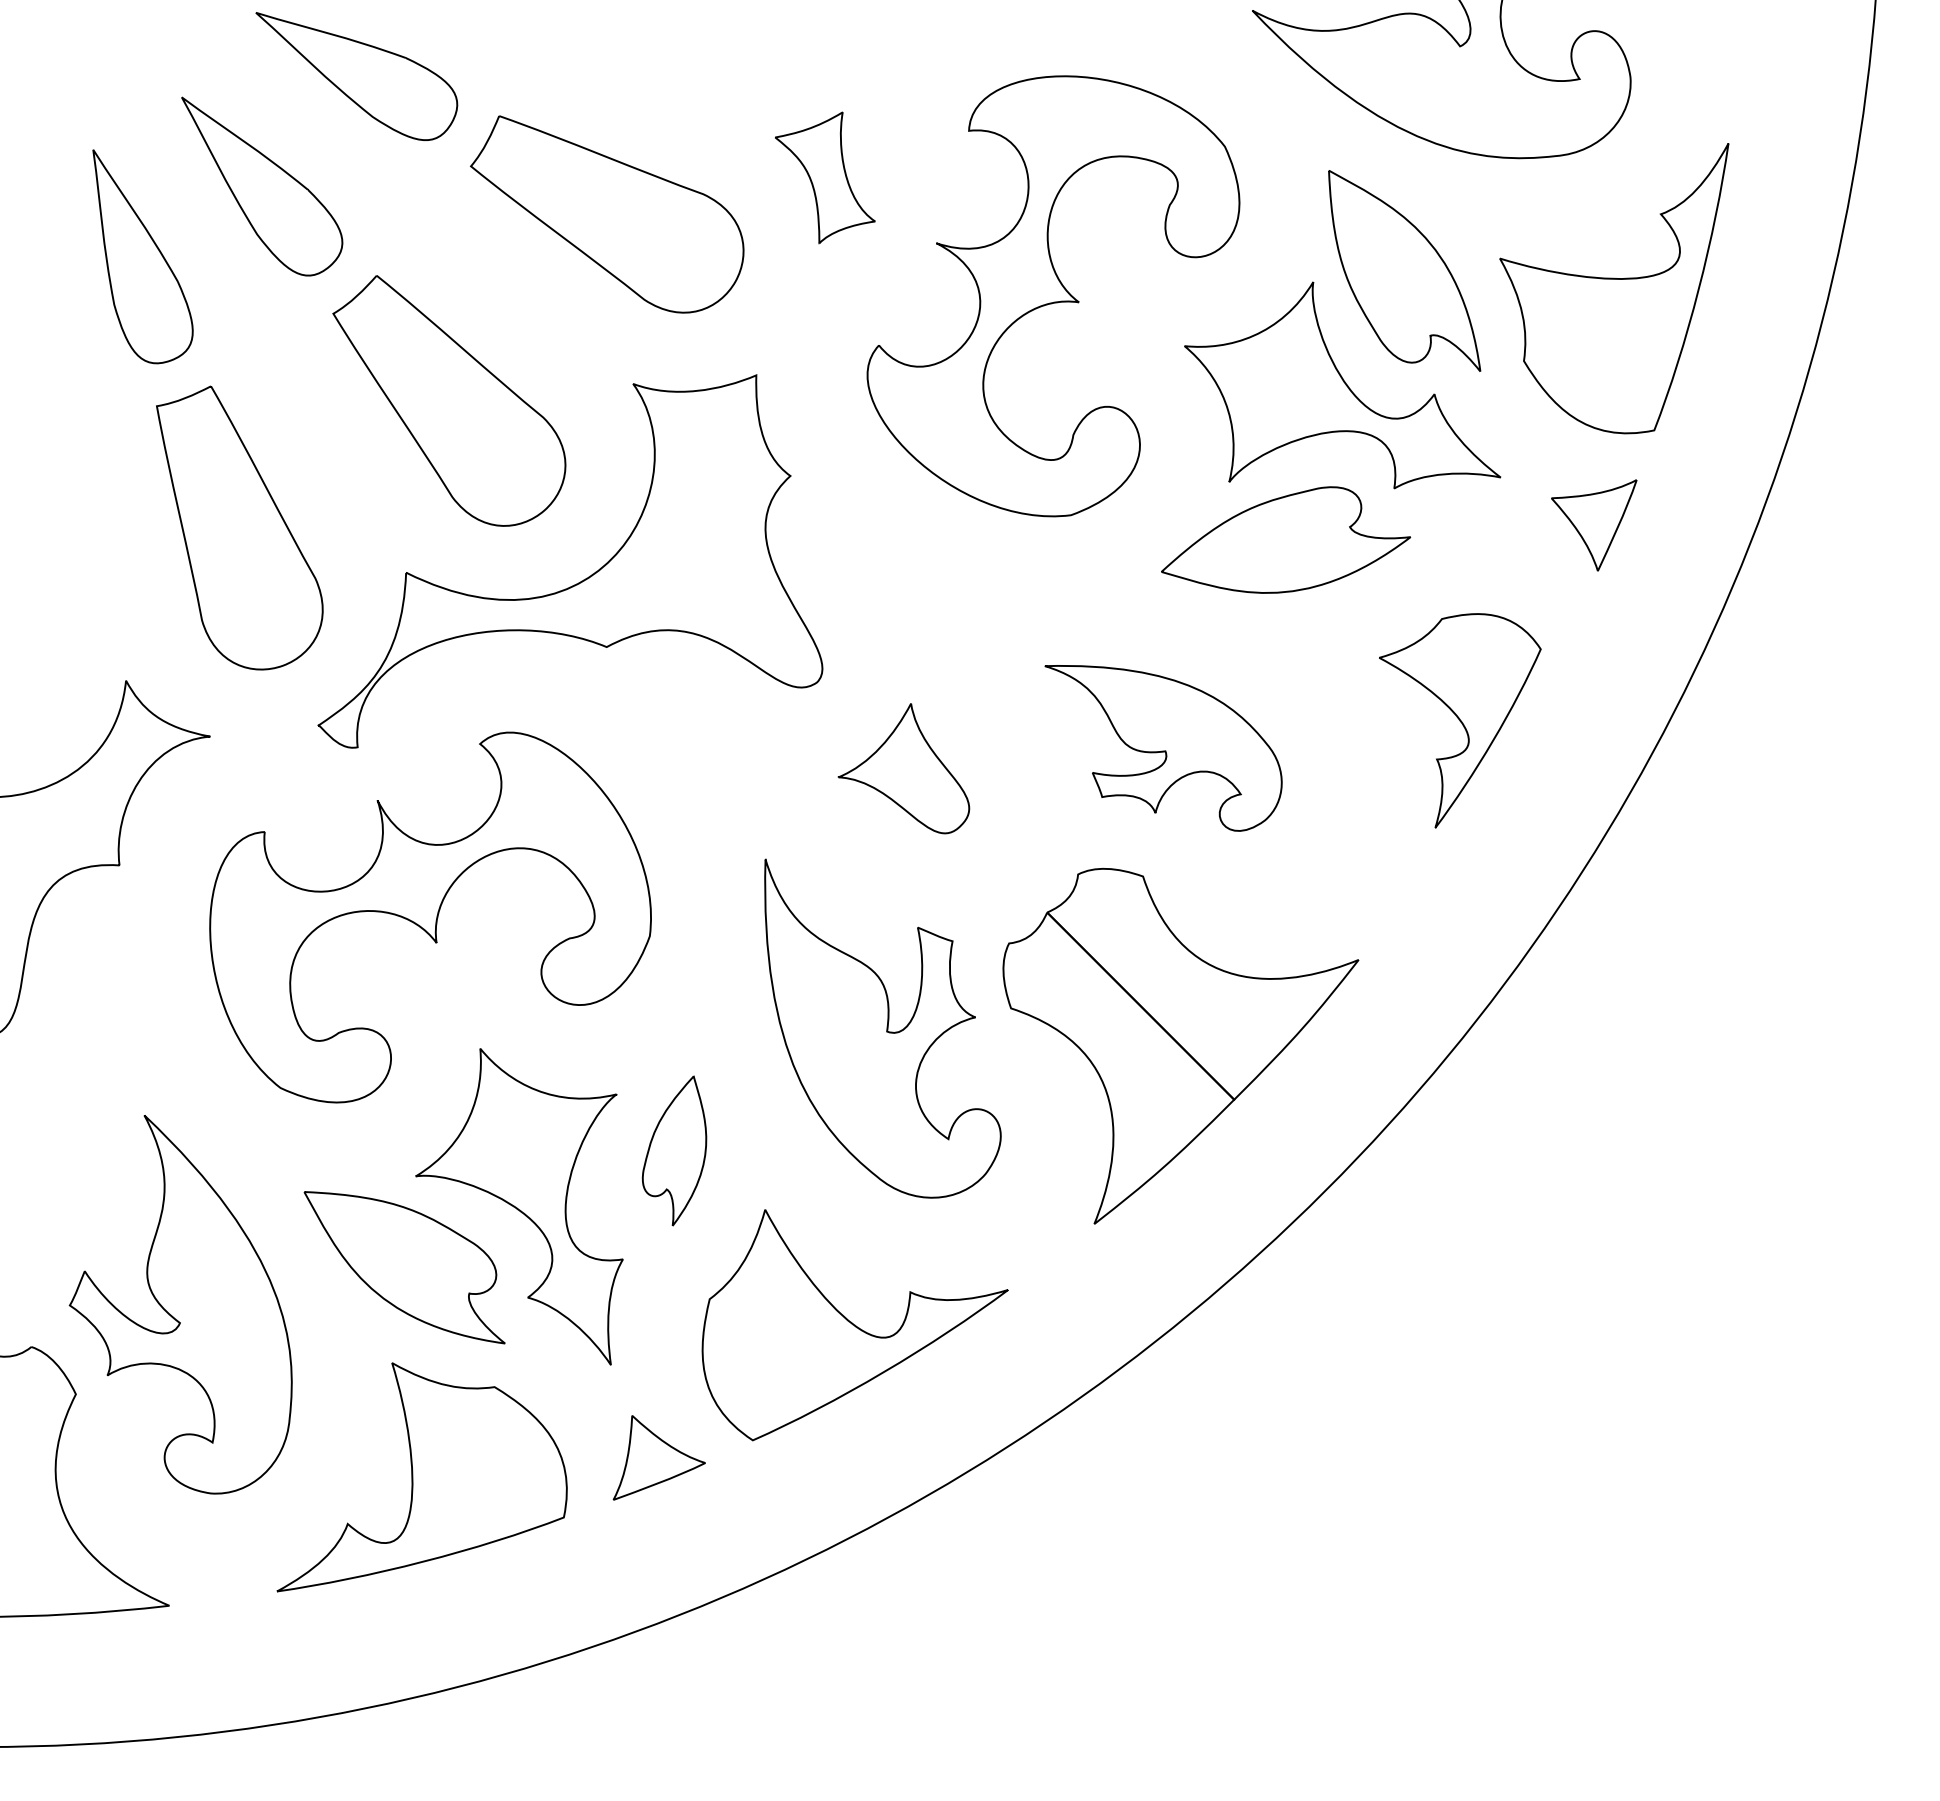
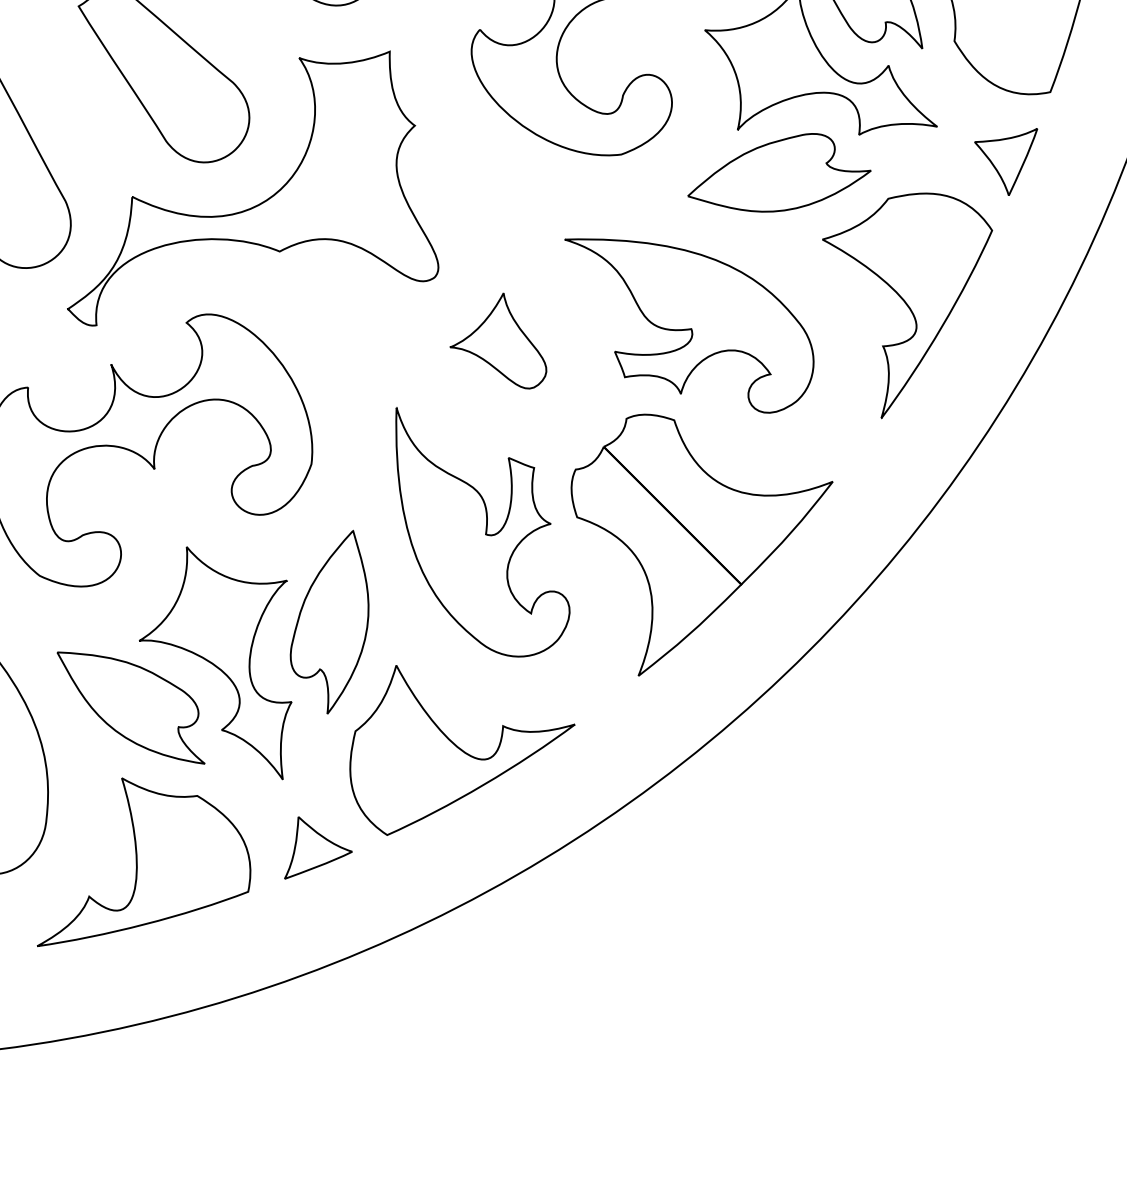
part: (1460, 720) -> (907, 305), size x1.43
part: (1163, 748) -> (689, 326), size x1.43
part: (674, 1150) -> (329, 621), size x1.67

